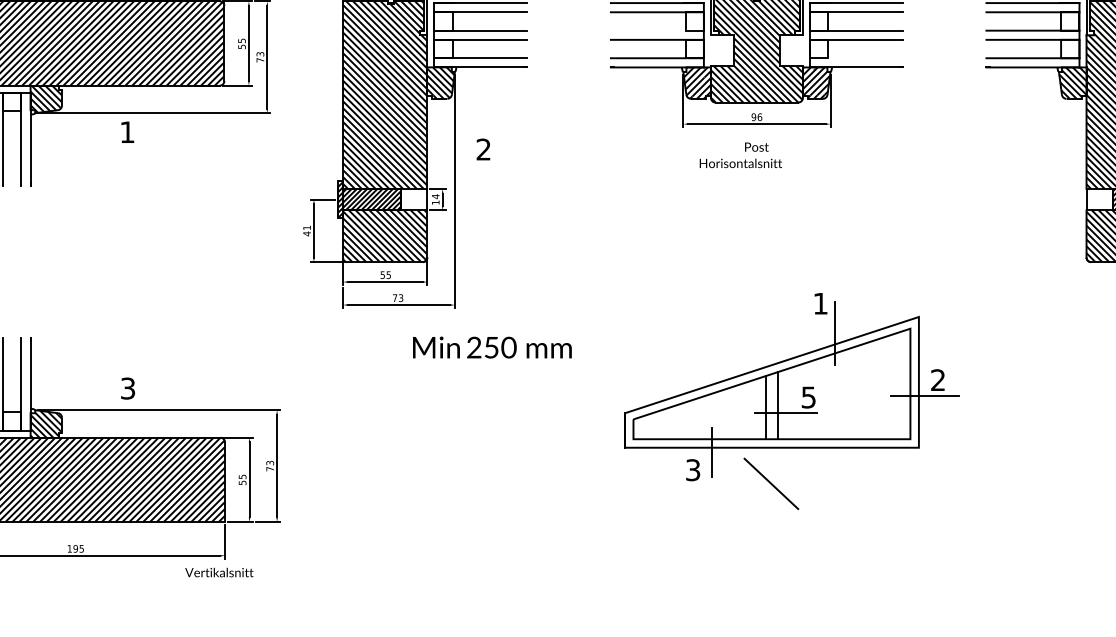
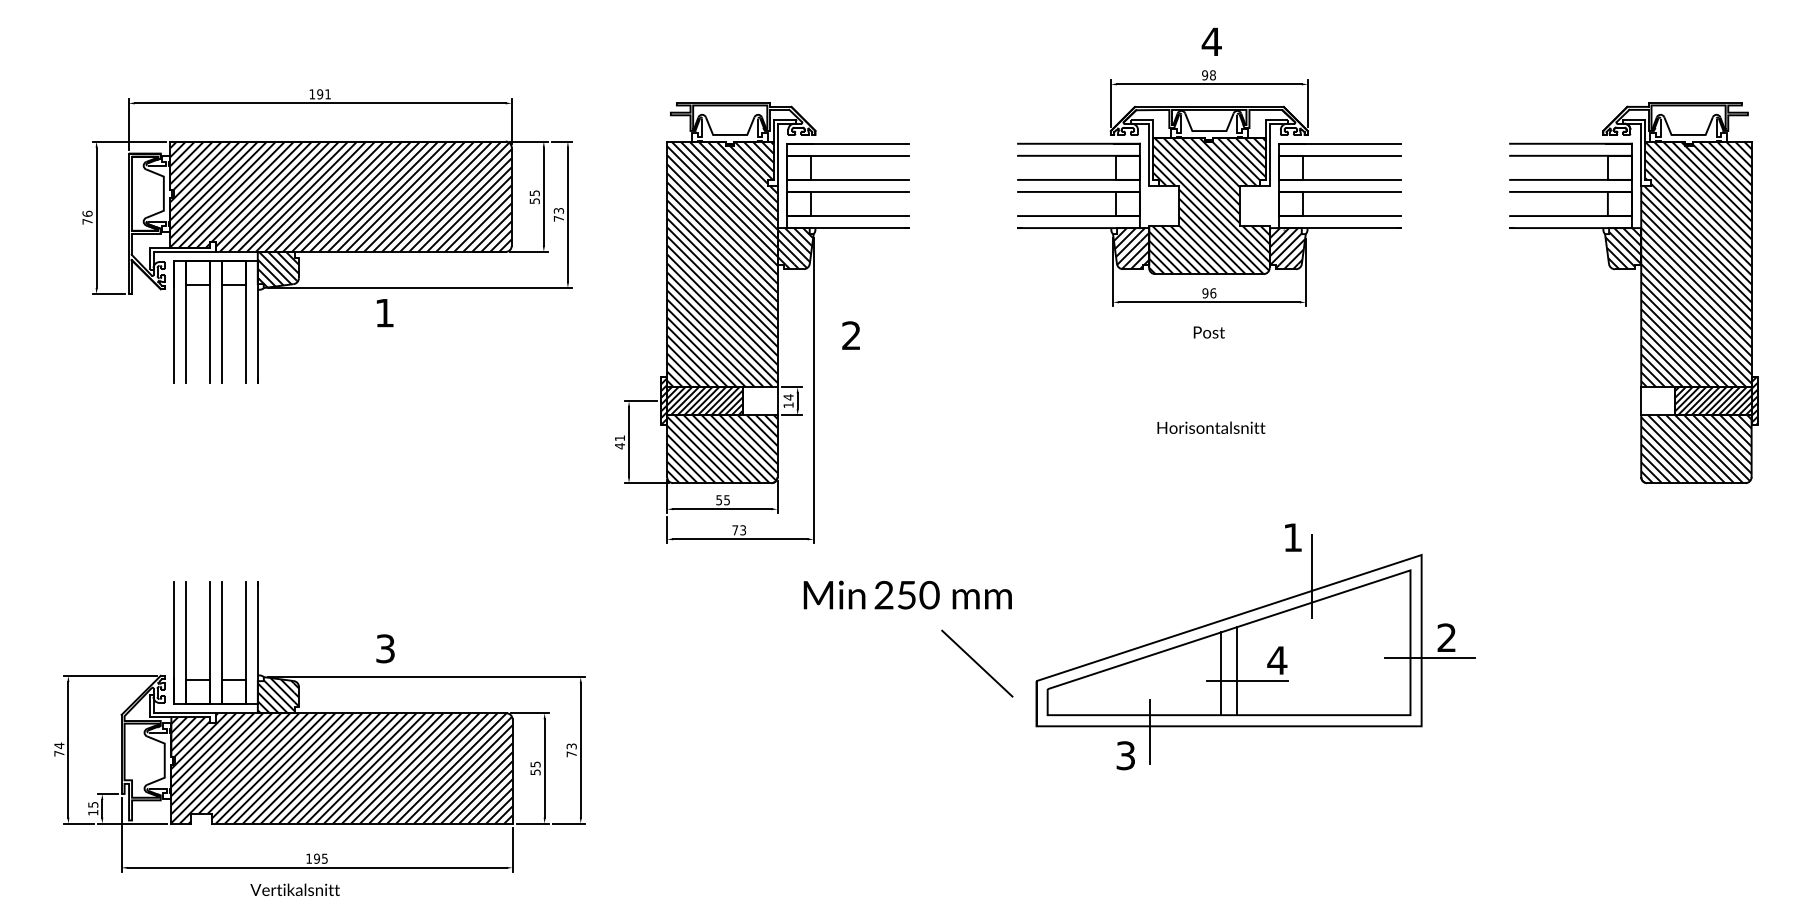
line: (657, 30) -> (1078, 179), added
line: (856, 58) -> (1339, 216), added
text: (740, 163) -> (1211, 427), moved
text: (492, 347) -> (907, 594), moved
text: (808, 397) -> (1277, 660), 5 -> 4
line: (771, 483) -> (977, 663), moved
text: (218, 572) -> (294, 889), moved

